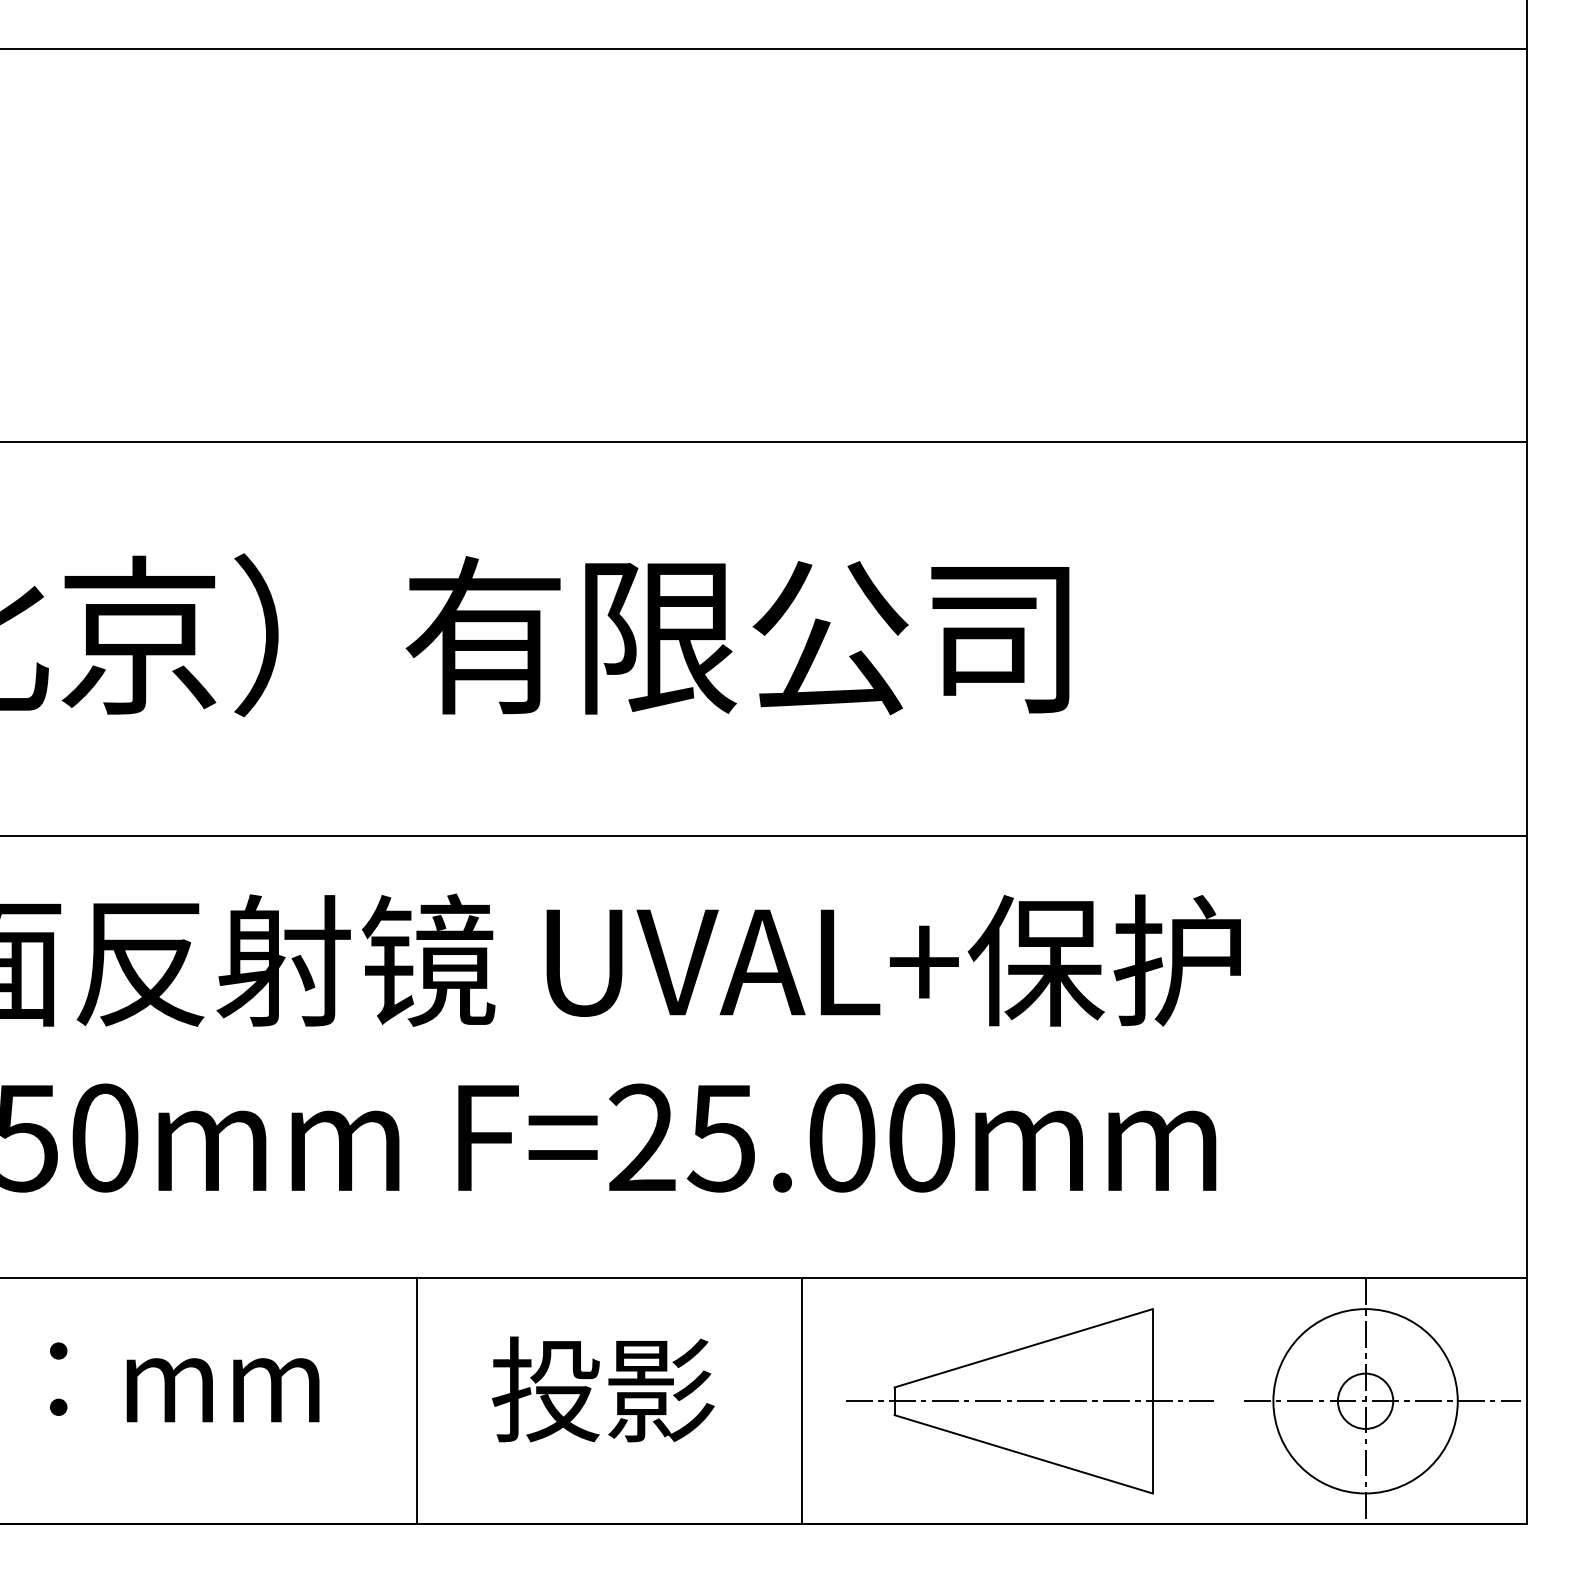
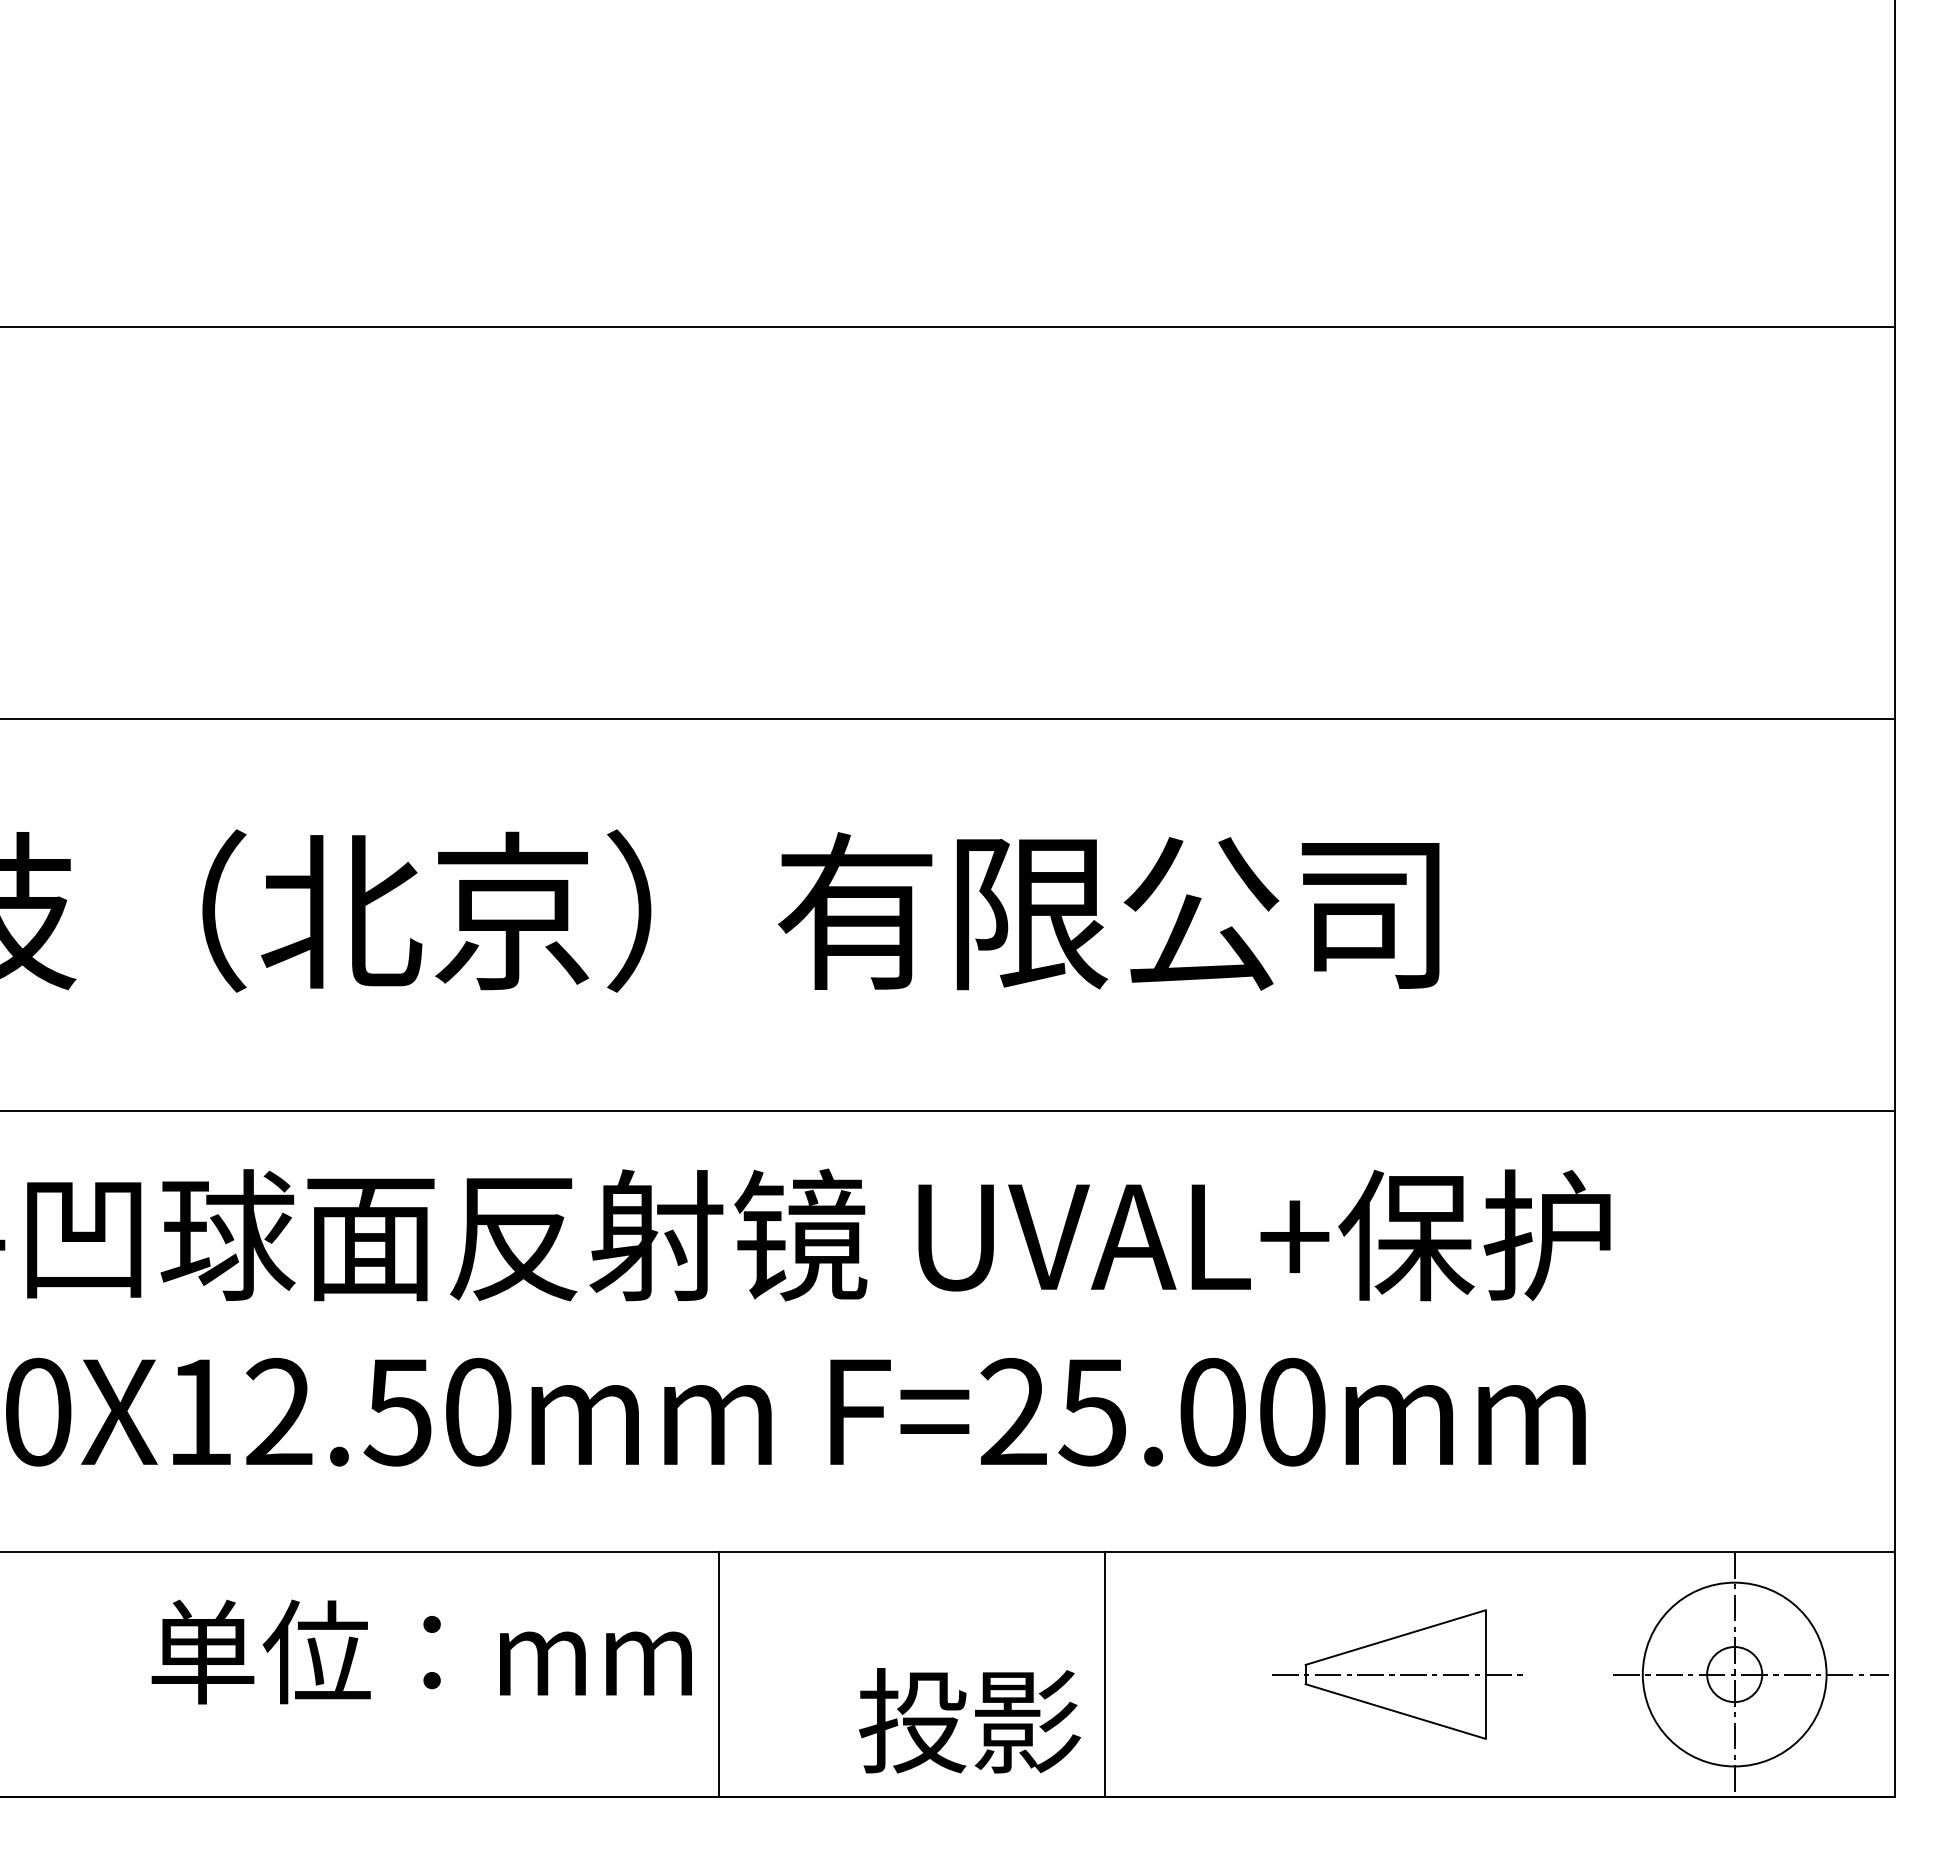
text: (602, 1389) -> (969, 1720), moved
line: (417, 1401) -> (718, 1674), moved
line: (802, 1401) -> (1105, 1674), moved
part: (1029, 1401) -> (1399, 1674), size x0.7

